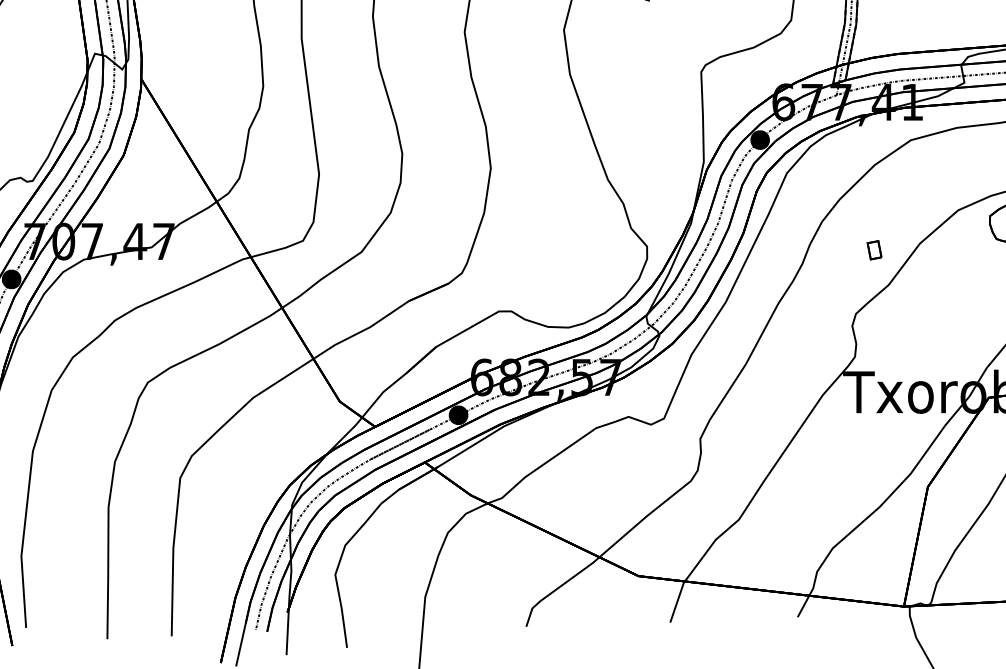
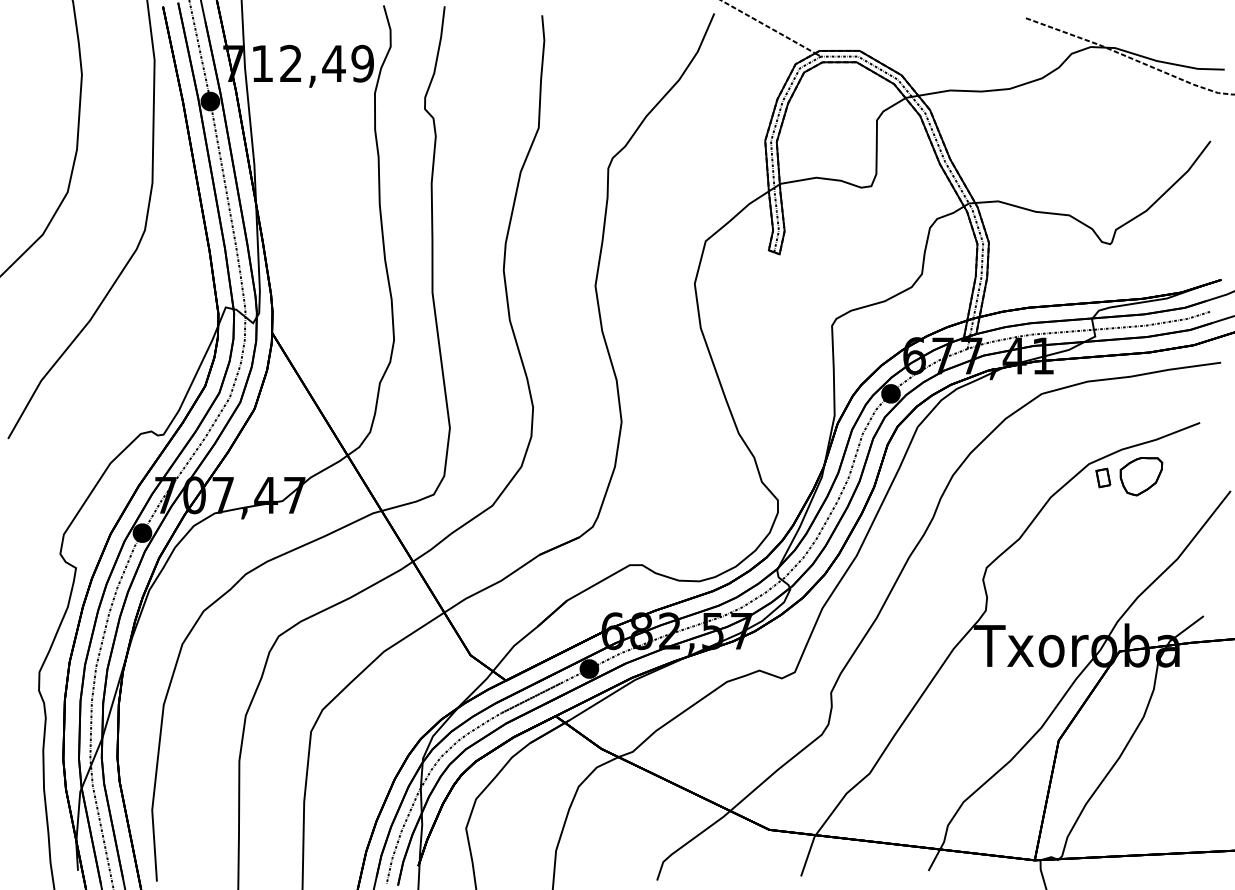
part: (874, 249) -> (1103, 477), moved

